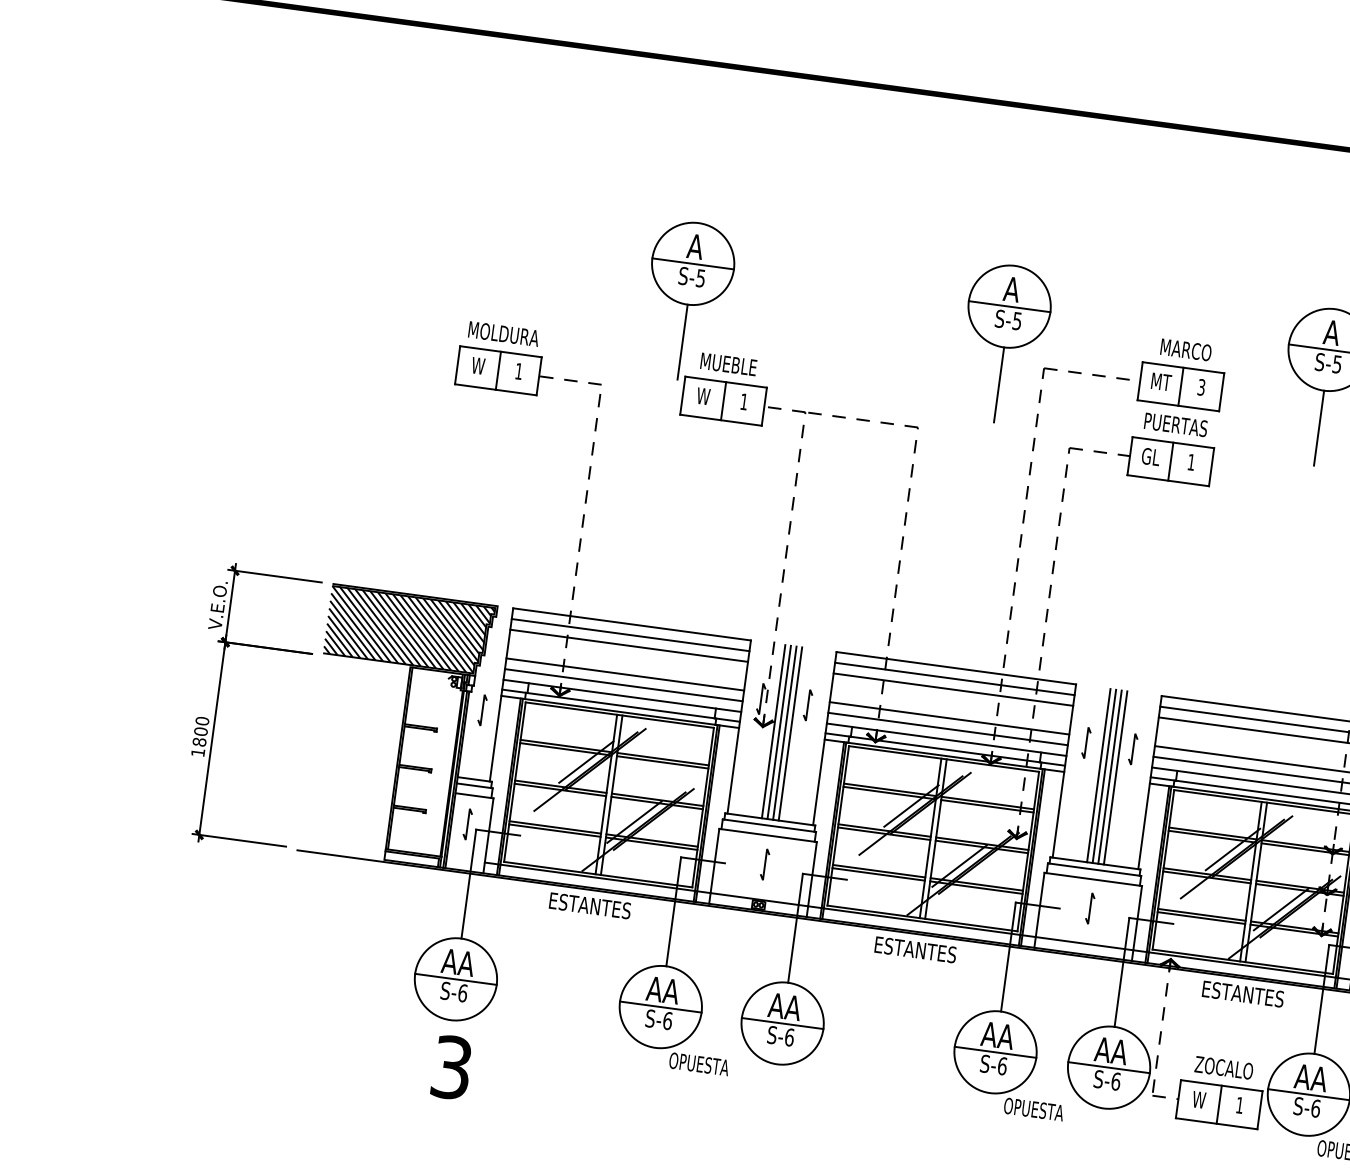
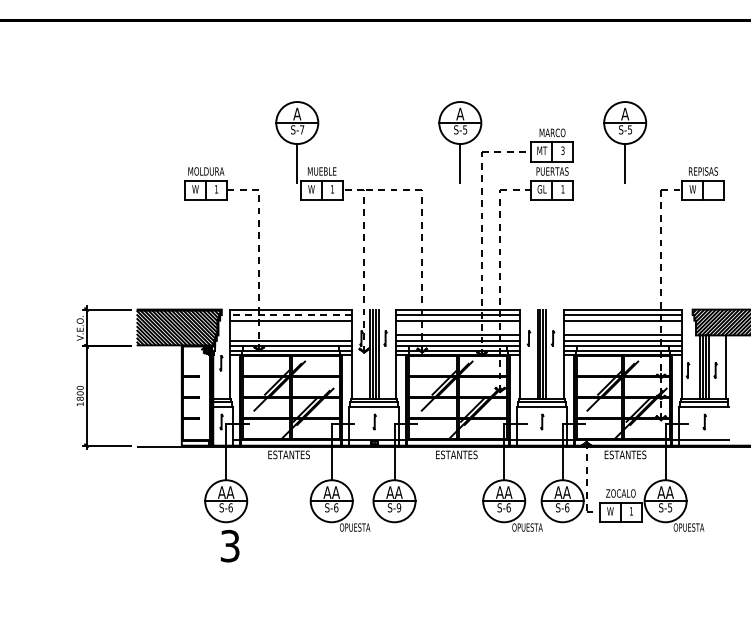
text: (701, 277) -> (302, 129), S-5 -> S-7
line: (629, 635) -> (290, 315), solid -> dashed
line: (624, 674) -> (290, 335), removed
text: (788, 1036) -> (398, 507), S-6 -> S-9
text: (1316, 1108) -> (670, 507), S-6 -> S-5

